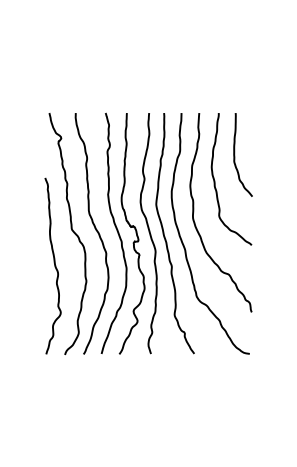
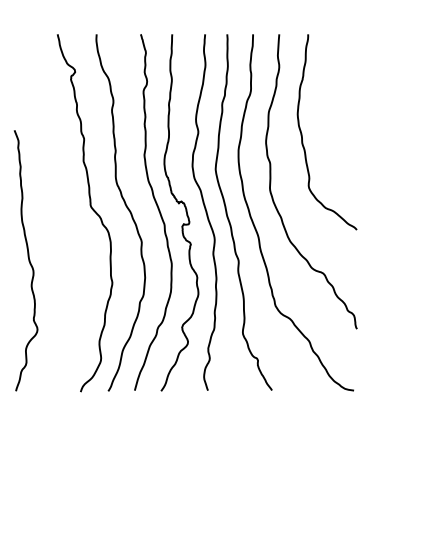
curve: (235, 154) -> (332, 95), removed
curve: (54, 265) -> (28, 259), moved

